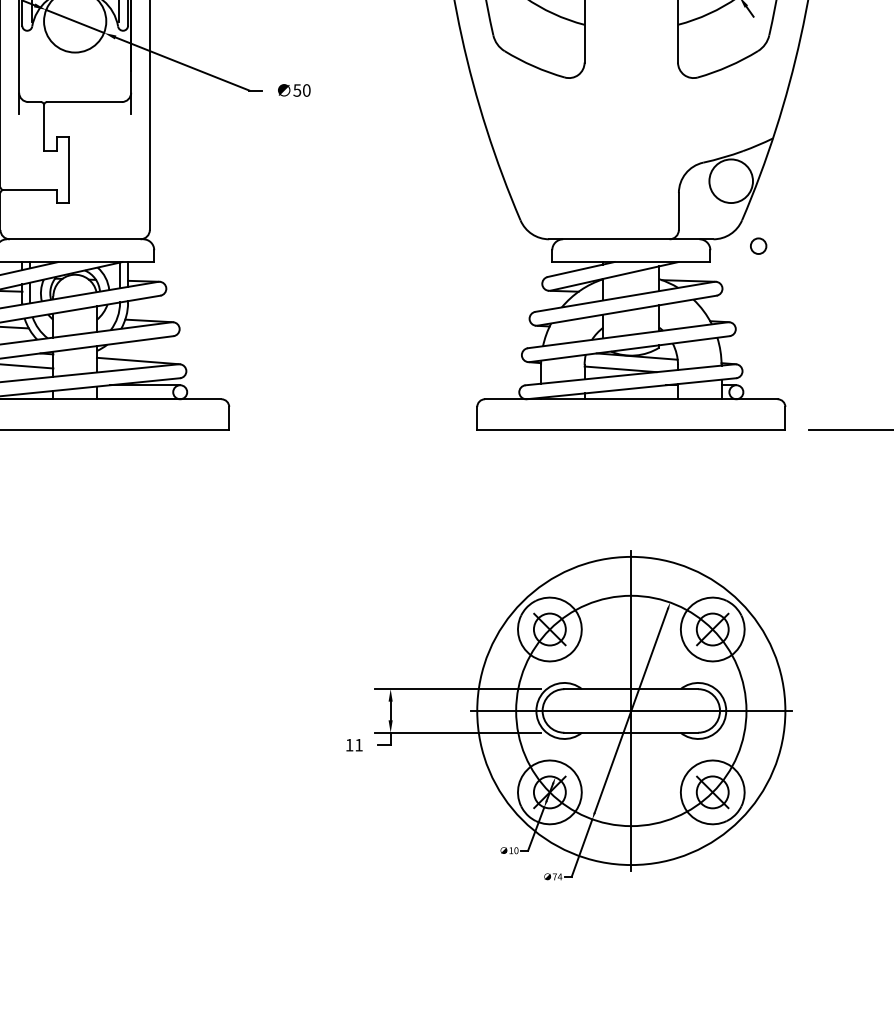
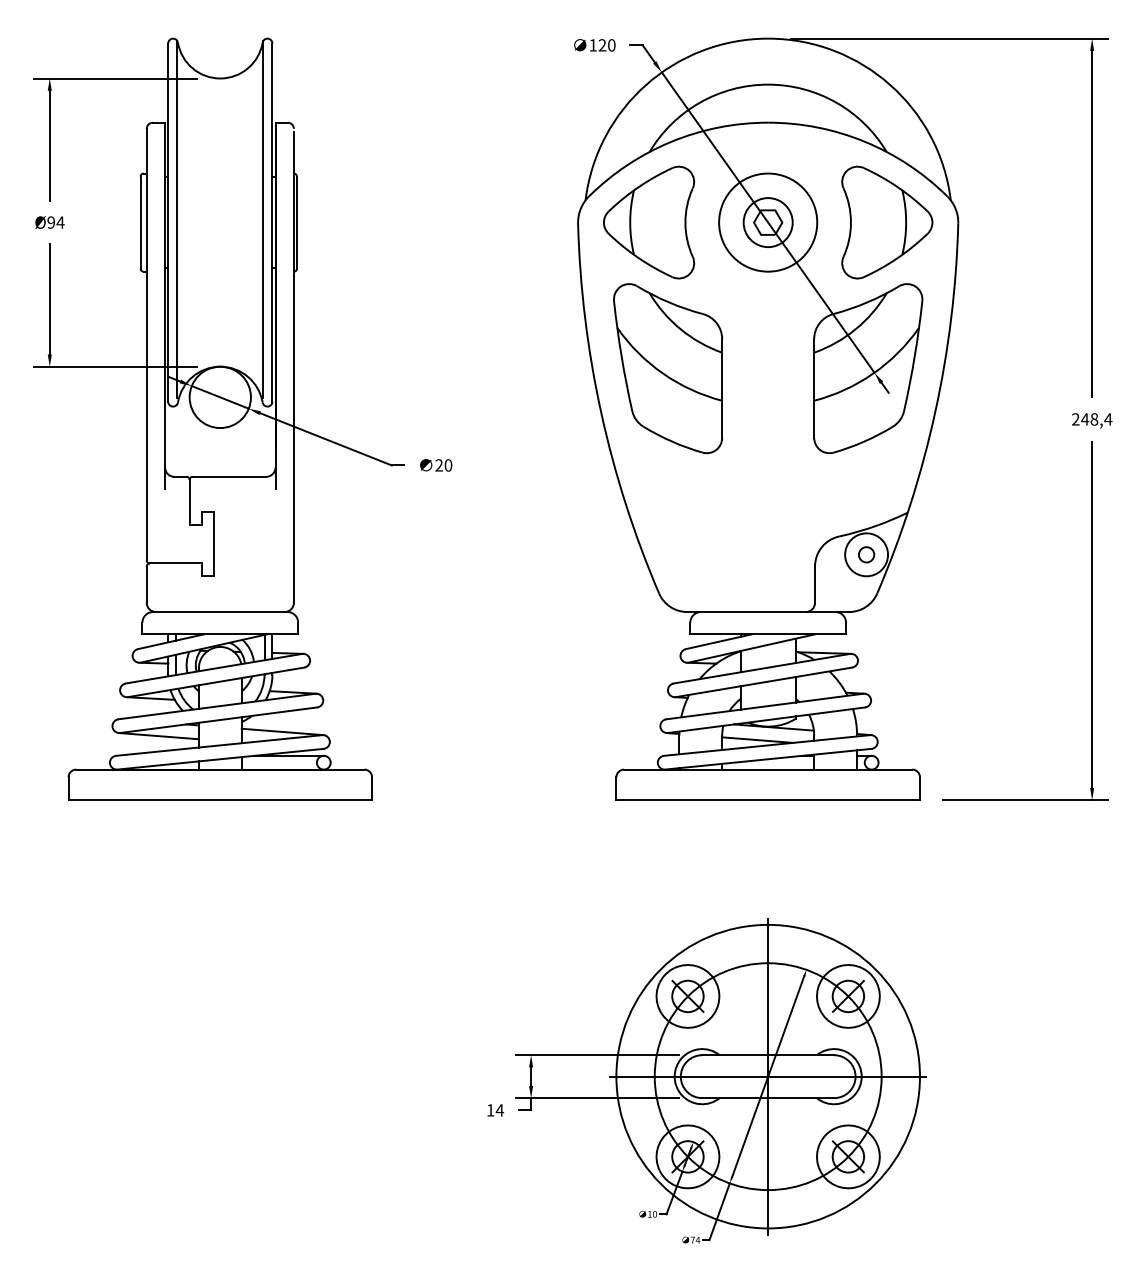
text: (296, 90) -> (438, 465), 50 -> 20
circle: (758, 245) -> (866, 554), moved
text: (358, 745) -> (499, 1110), 11 -> 14

